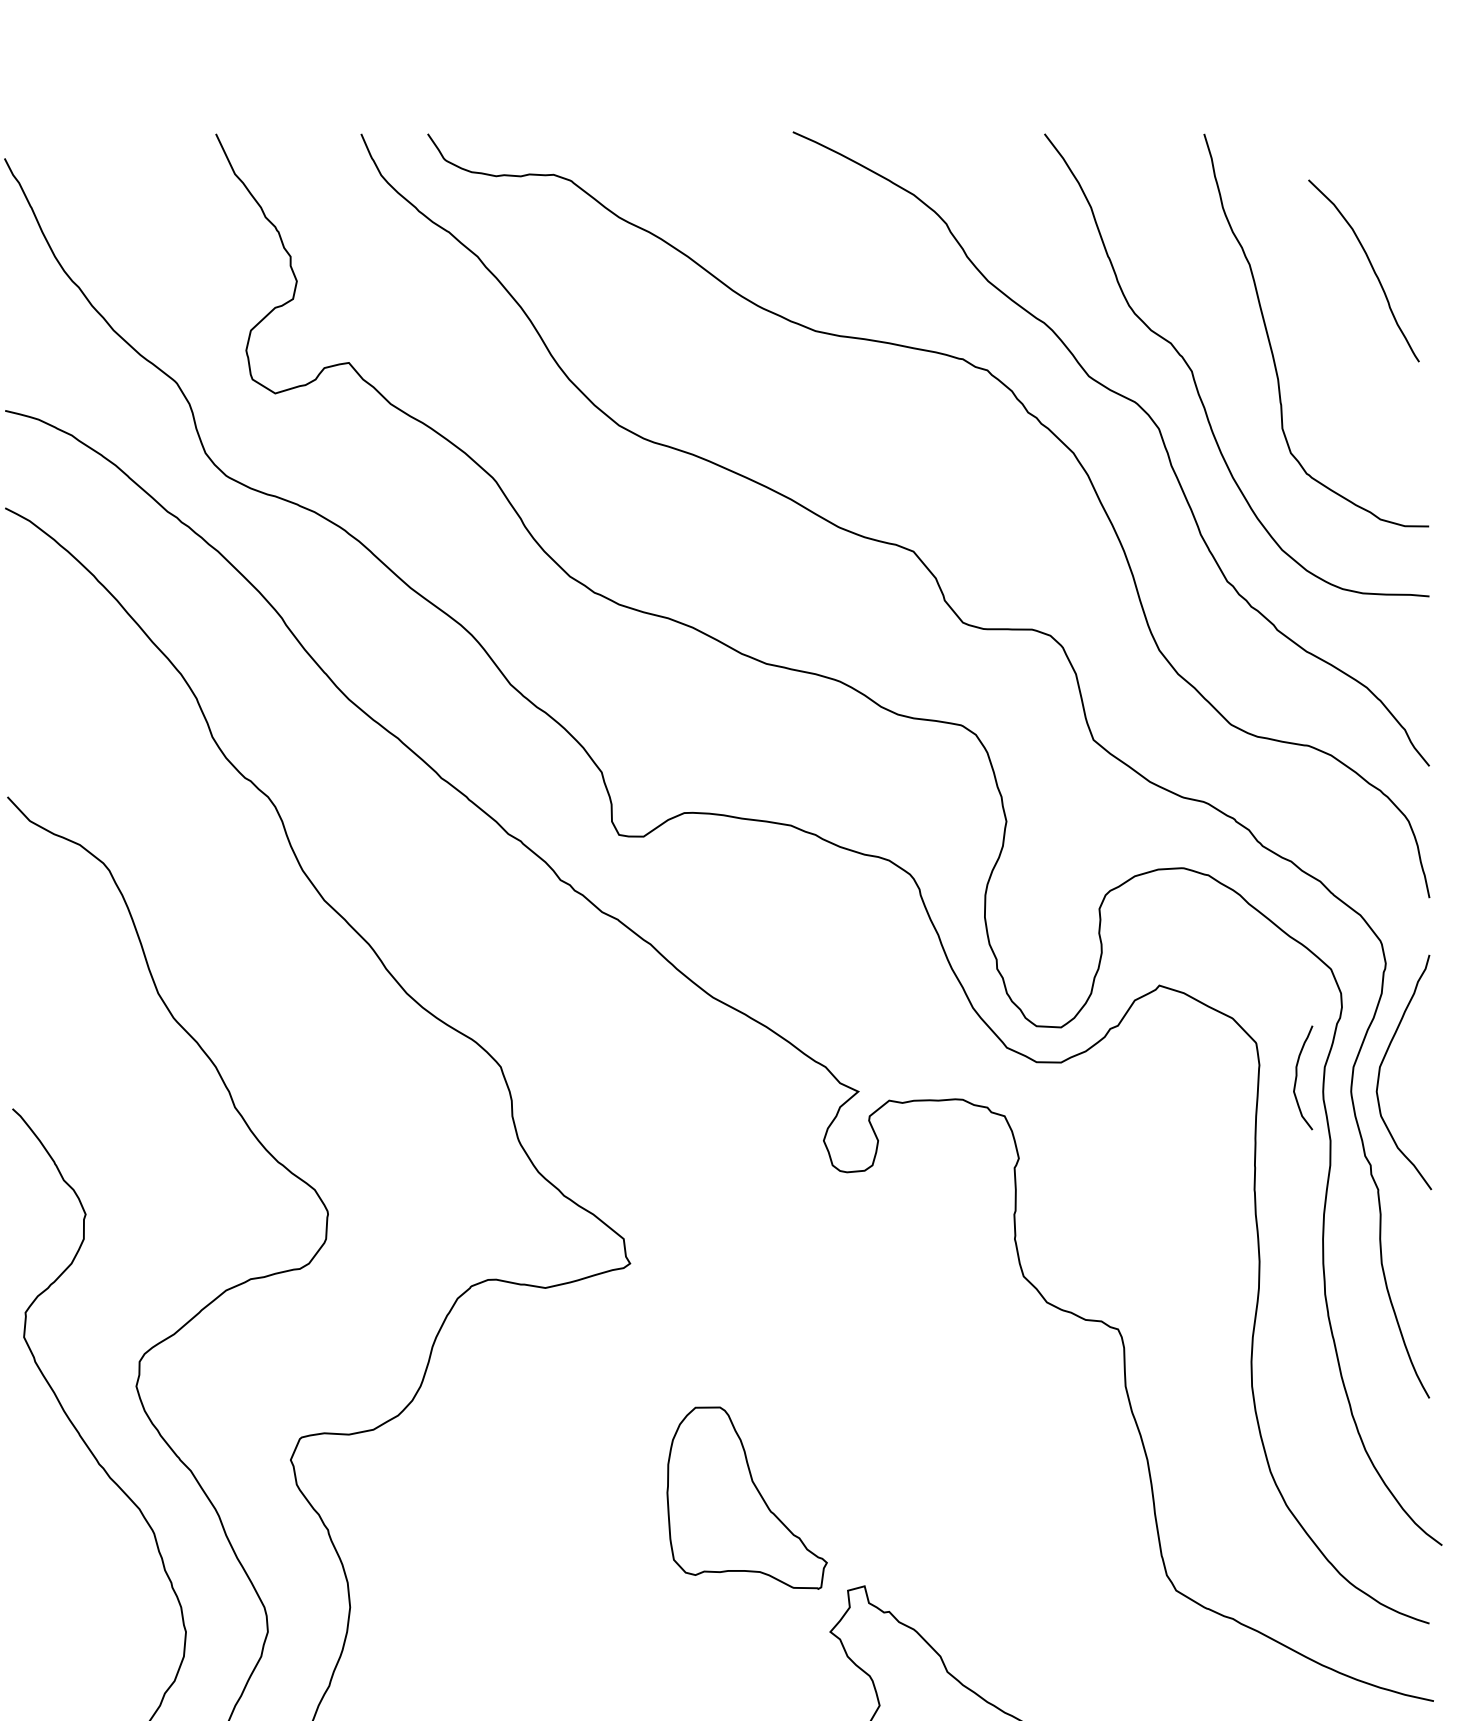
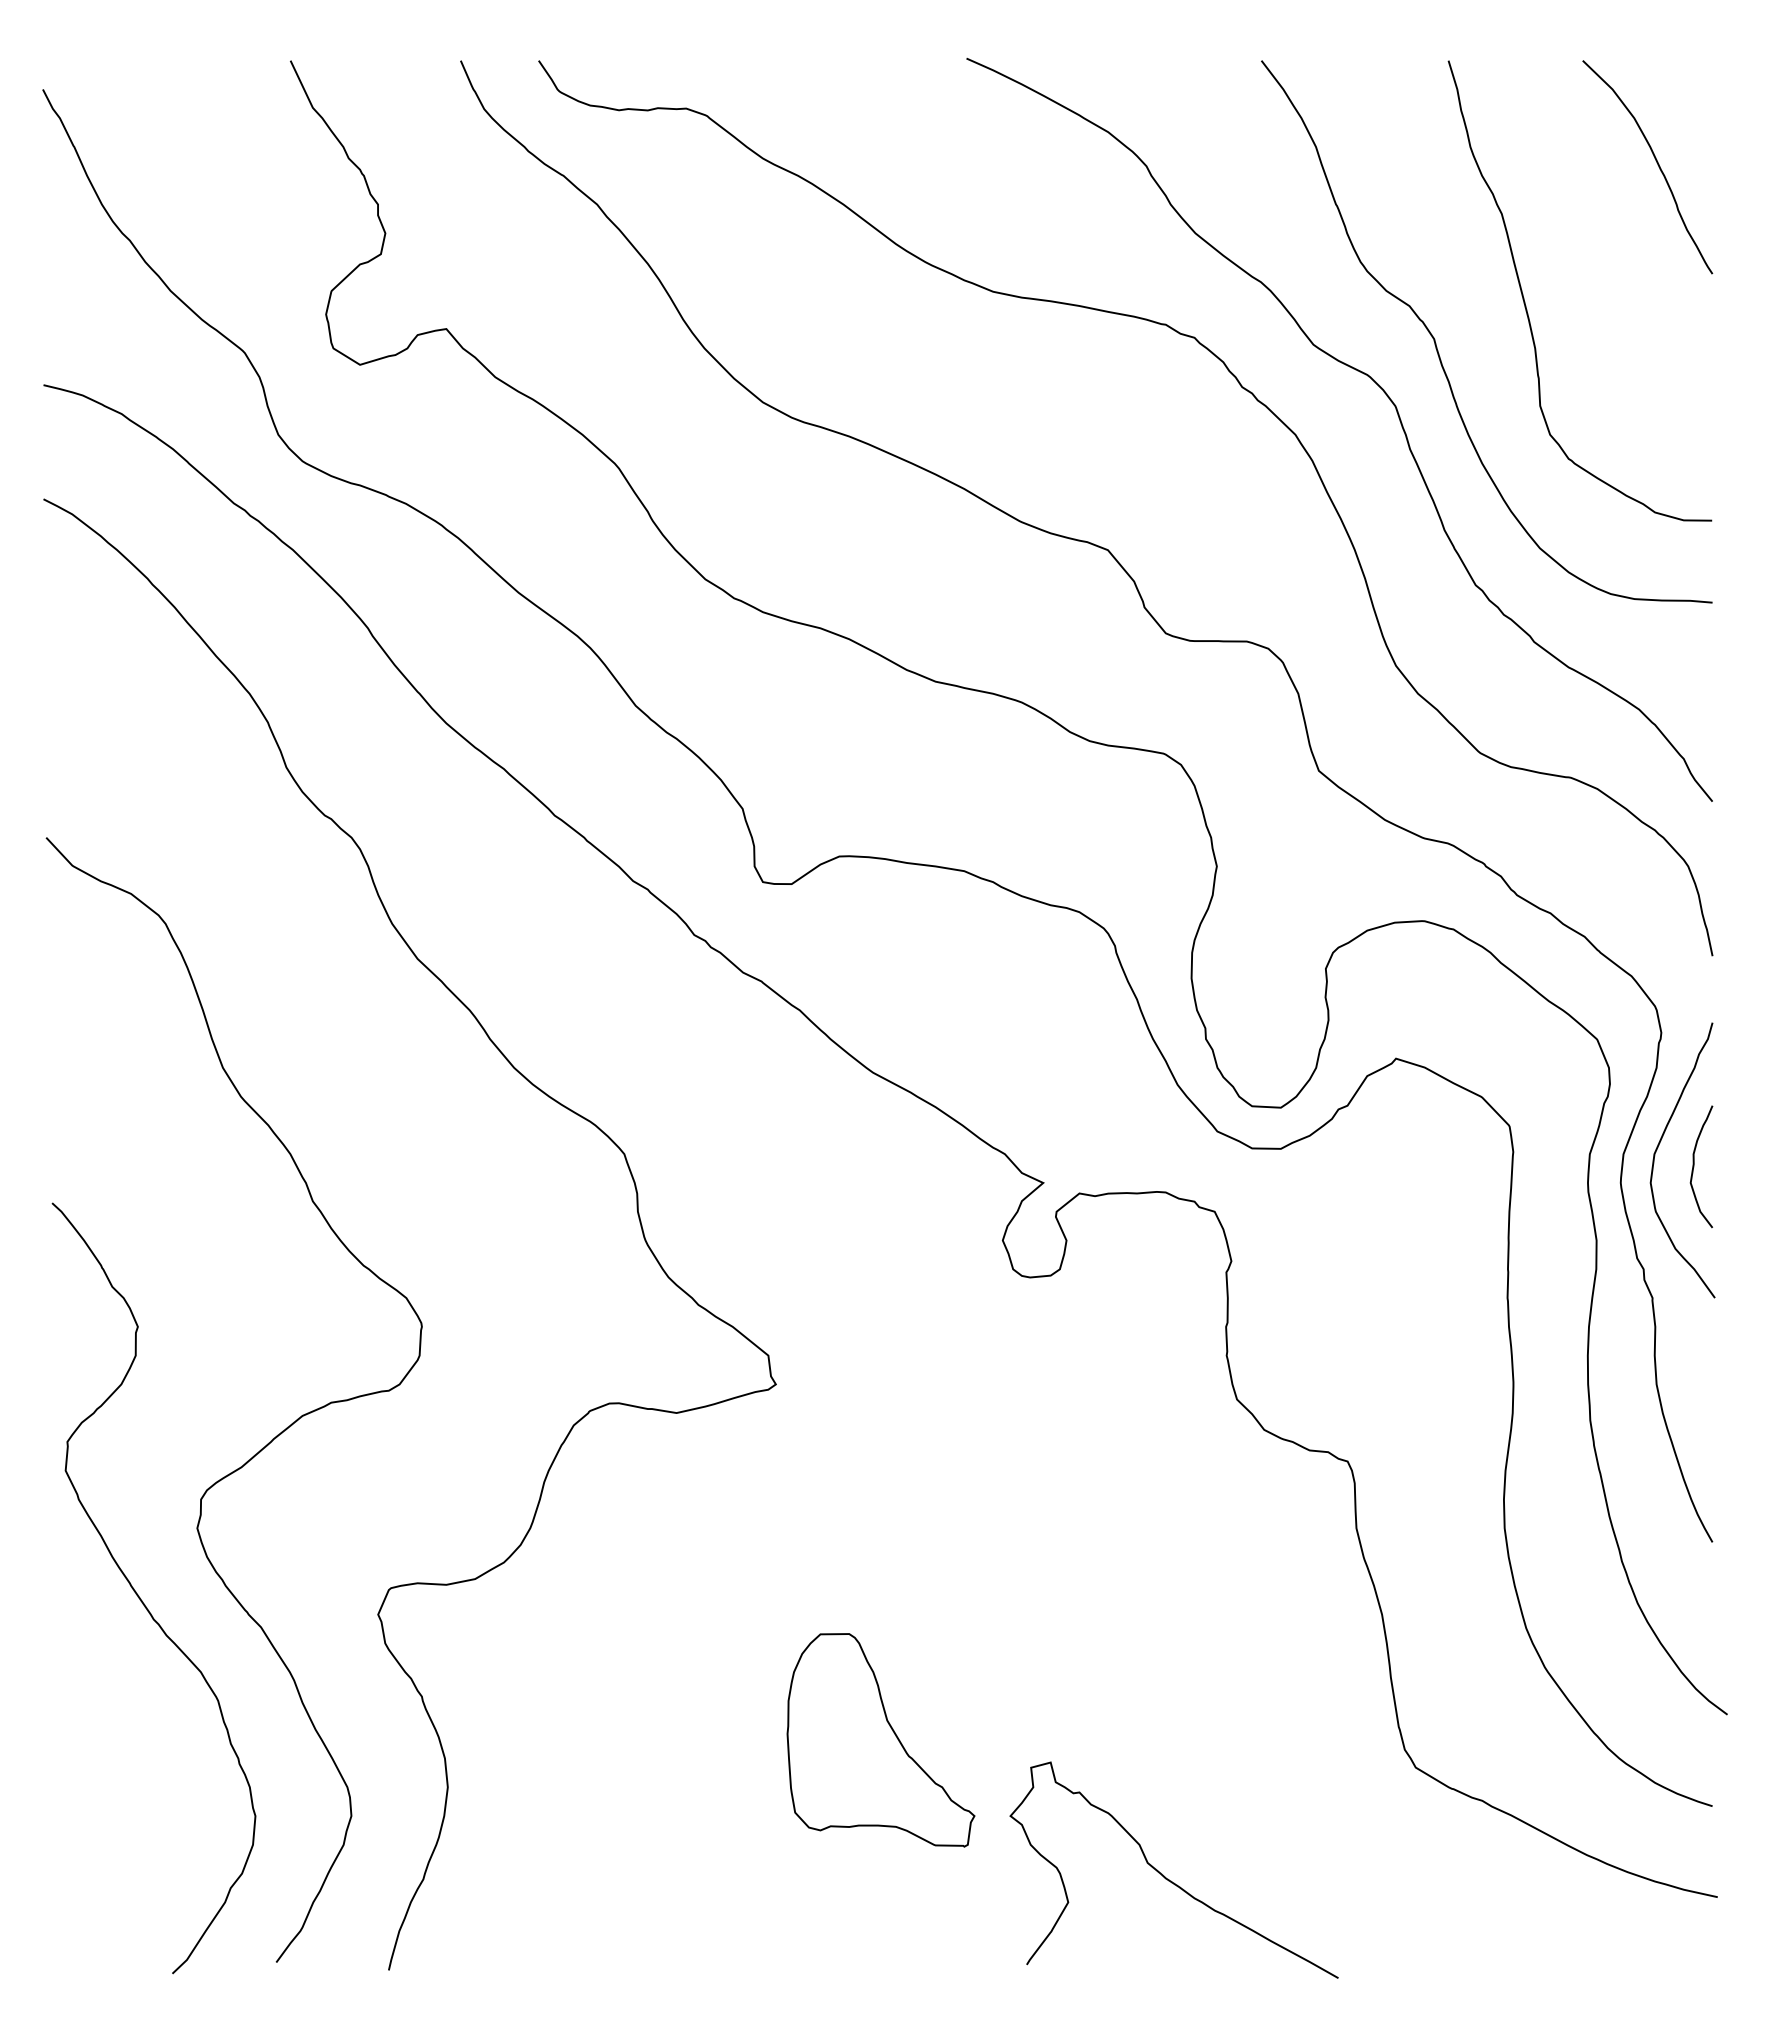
curve: (1372, 269) -> (1657, 165), moved
curve: (1297, 1077) -> (1694, 1166), moved
part: (746, 1498) -> (880, 1740), moved

